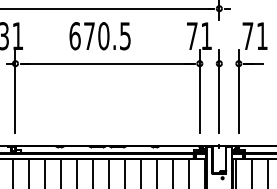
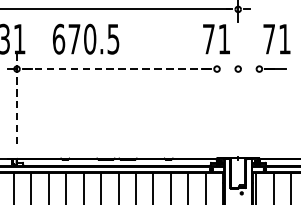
text: (99, 36) -> (85, 39), moved
line: (107, 63) -> (116, 68), solid -> dashed
line: (15, 91) -> (17, 99), solid -> dashed
line: (199, 91) -> (216, 99), removed
line: (219, 91) -> (238, 99), removed
line: (238, 91) -> (259, 99), removed

